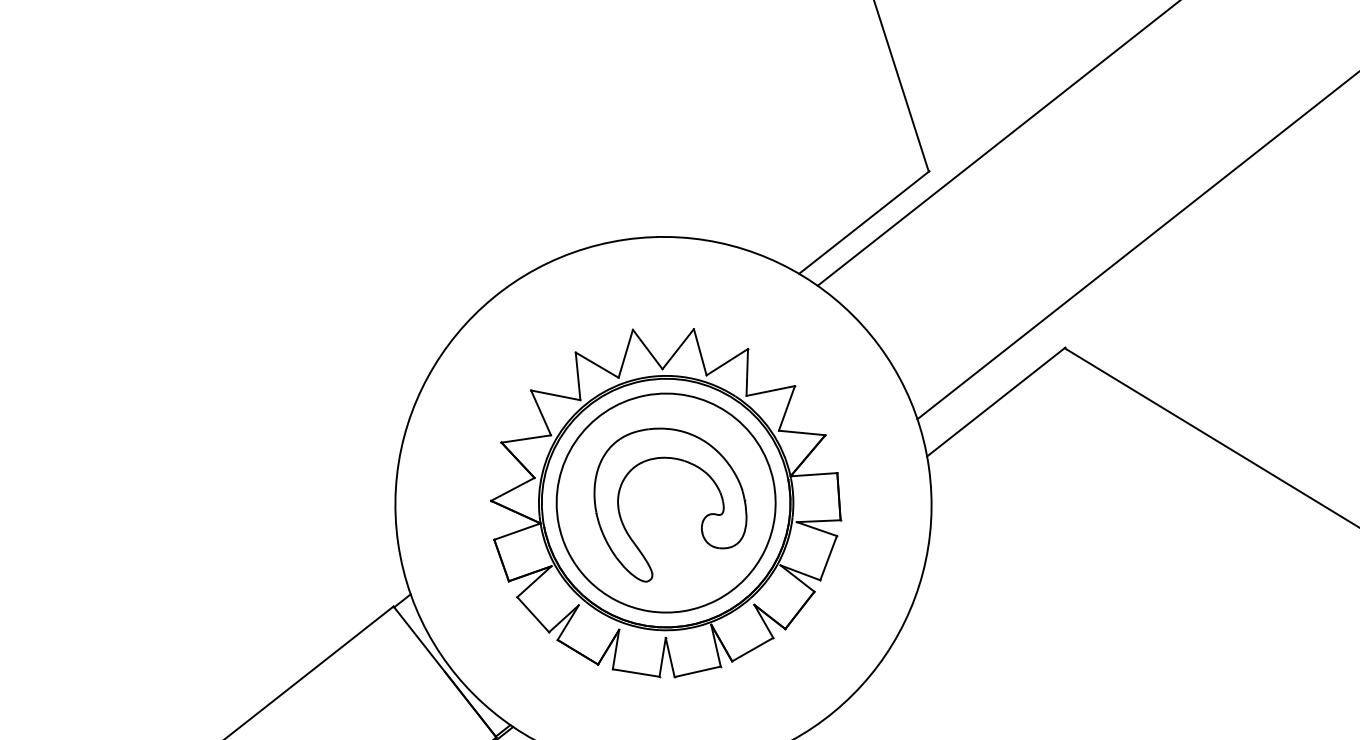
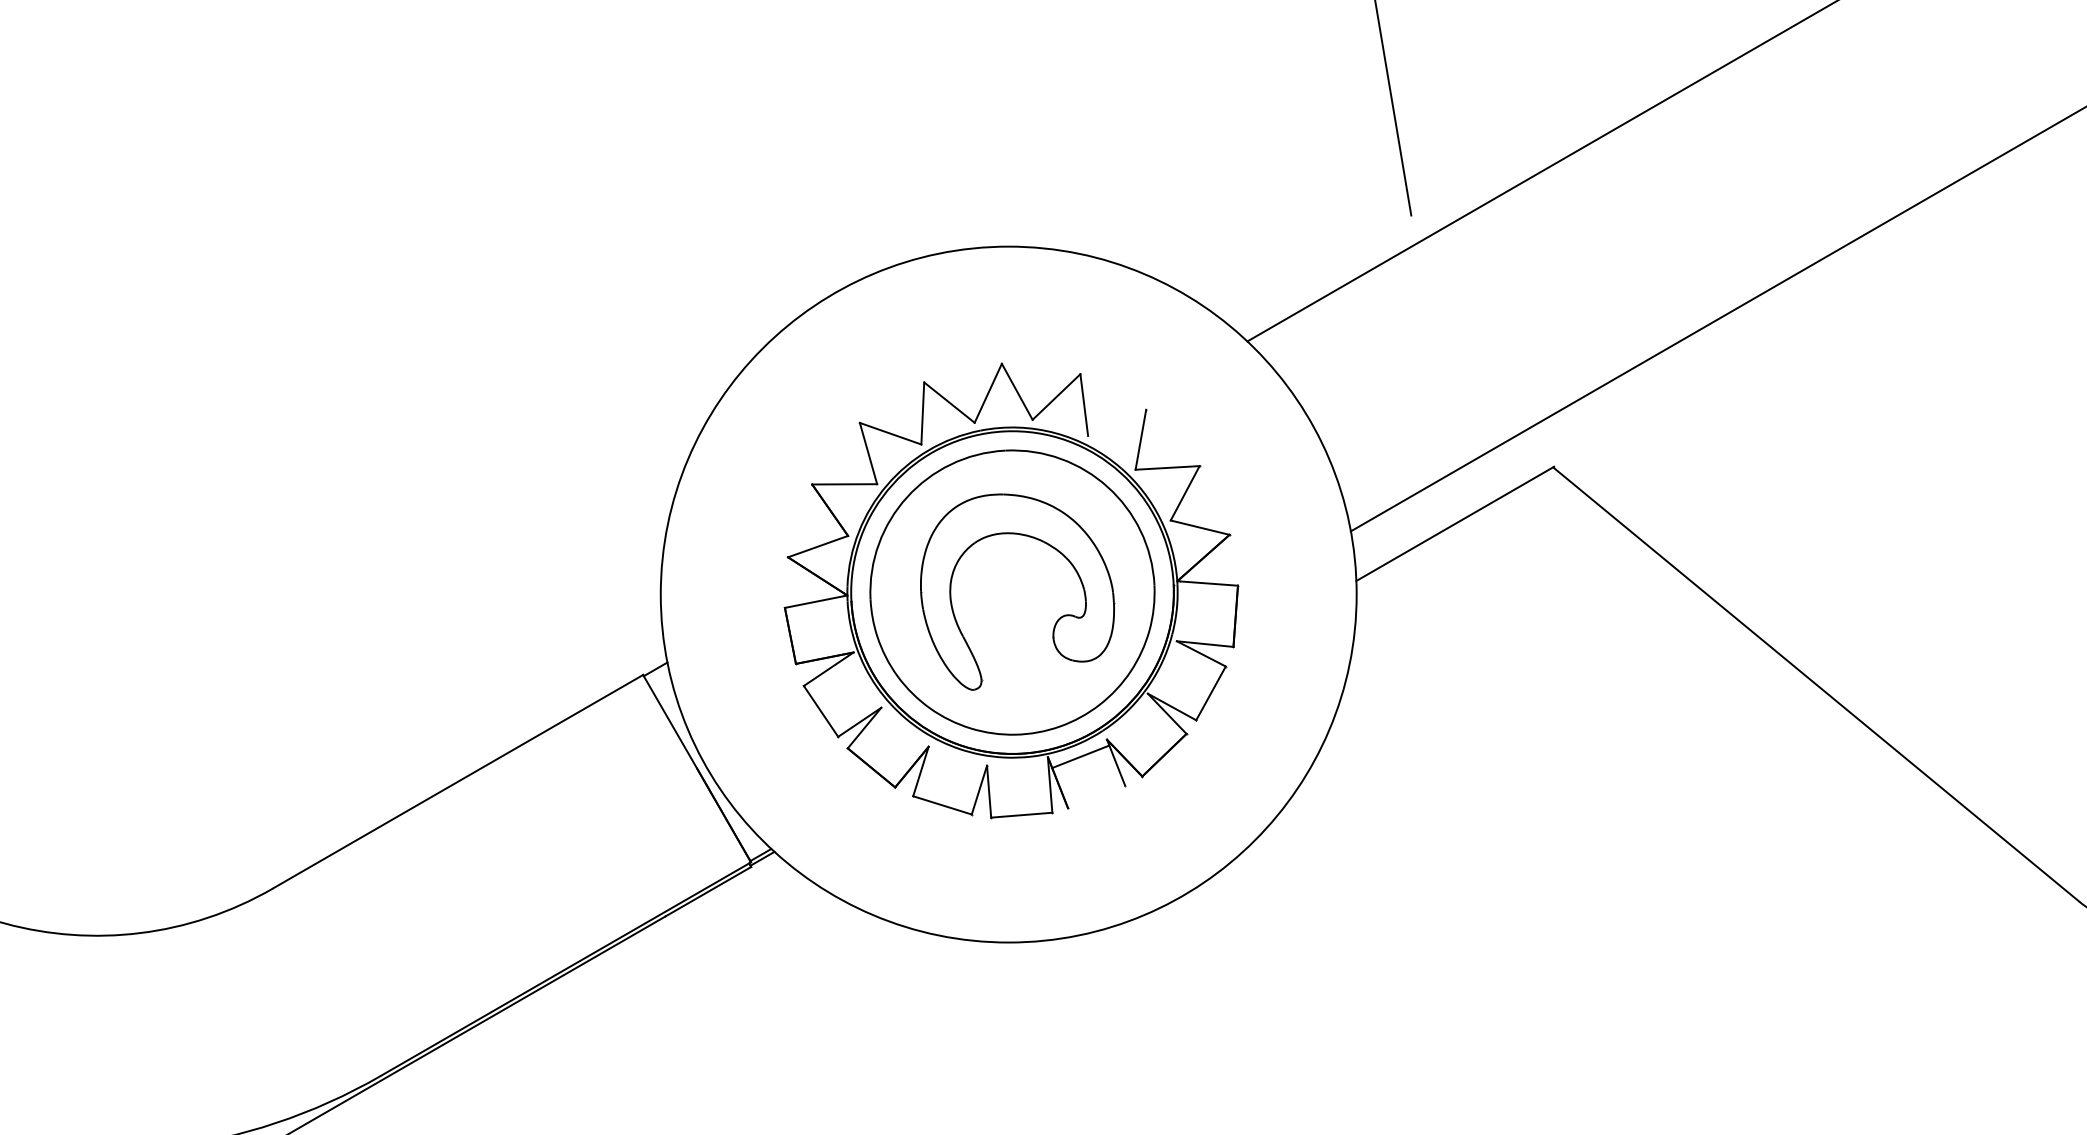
line: (863, 222) -> (1318, 268), removed
line: (727, 361) -> (1117, 422), removed
line: (752, 649) -> (1080, 756), moved

